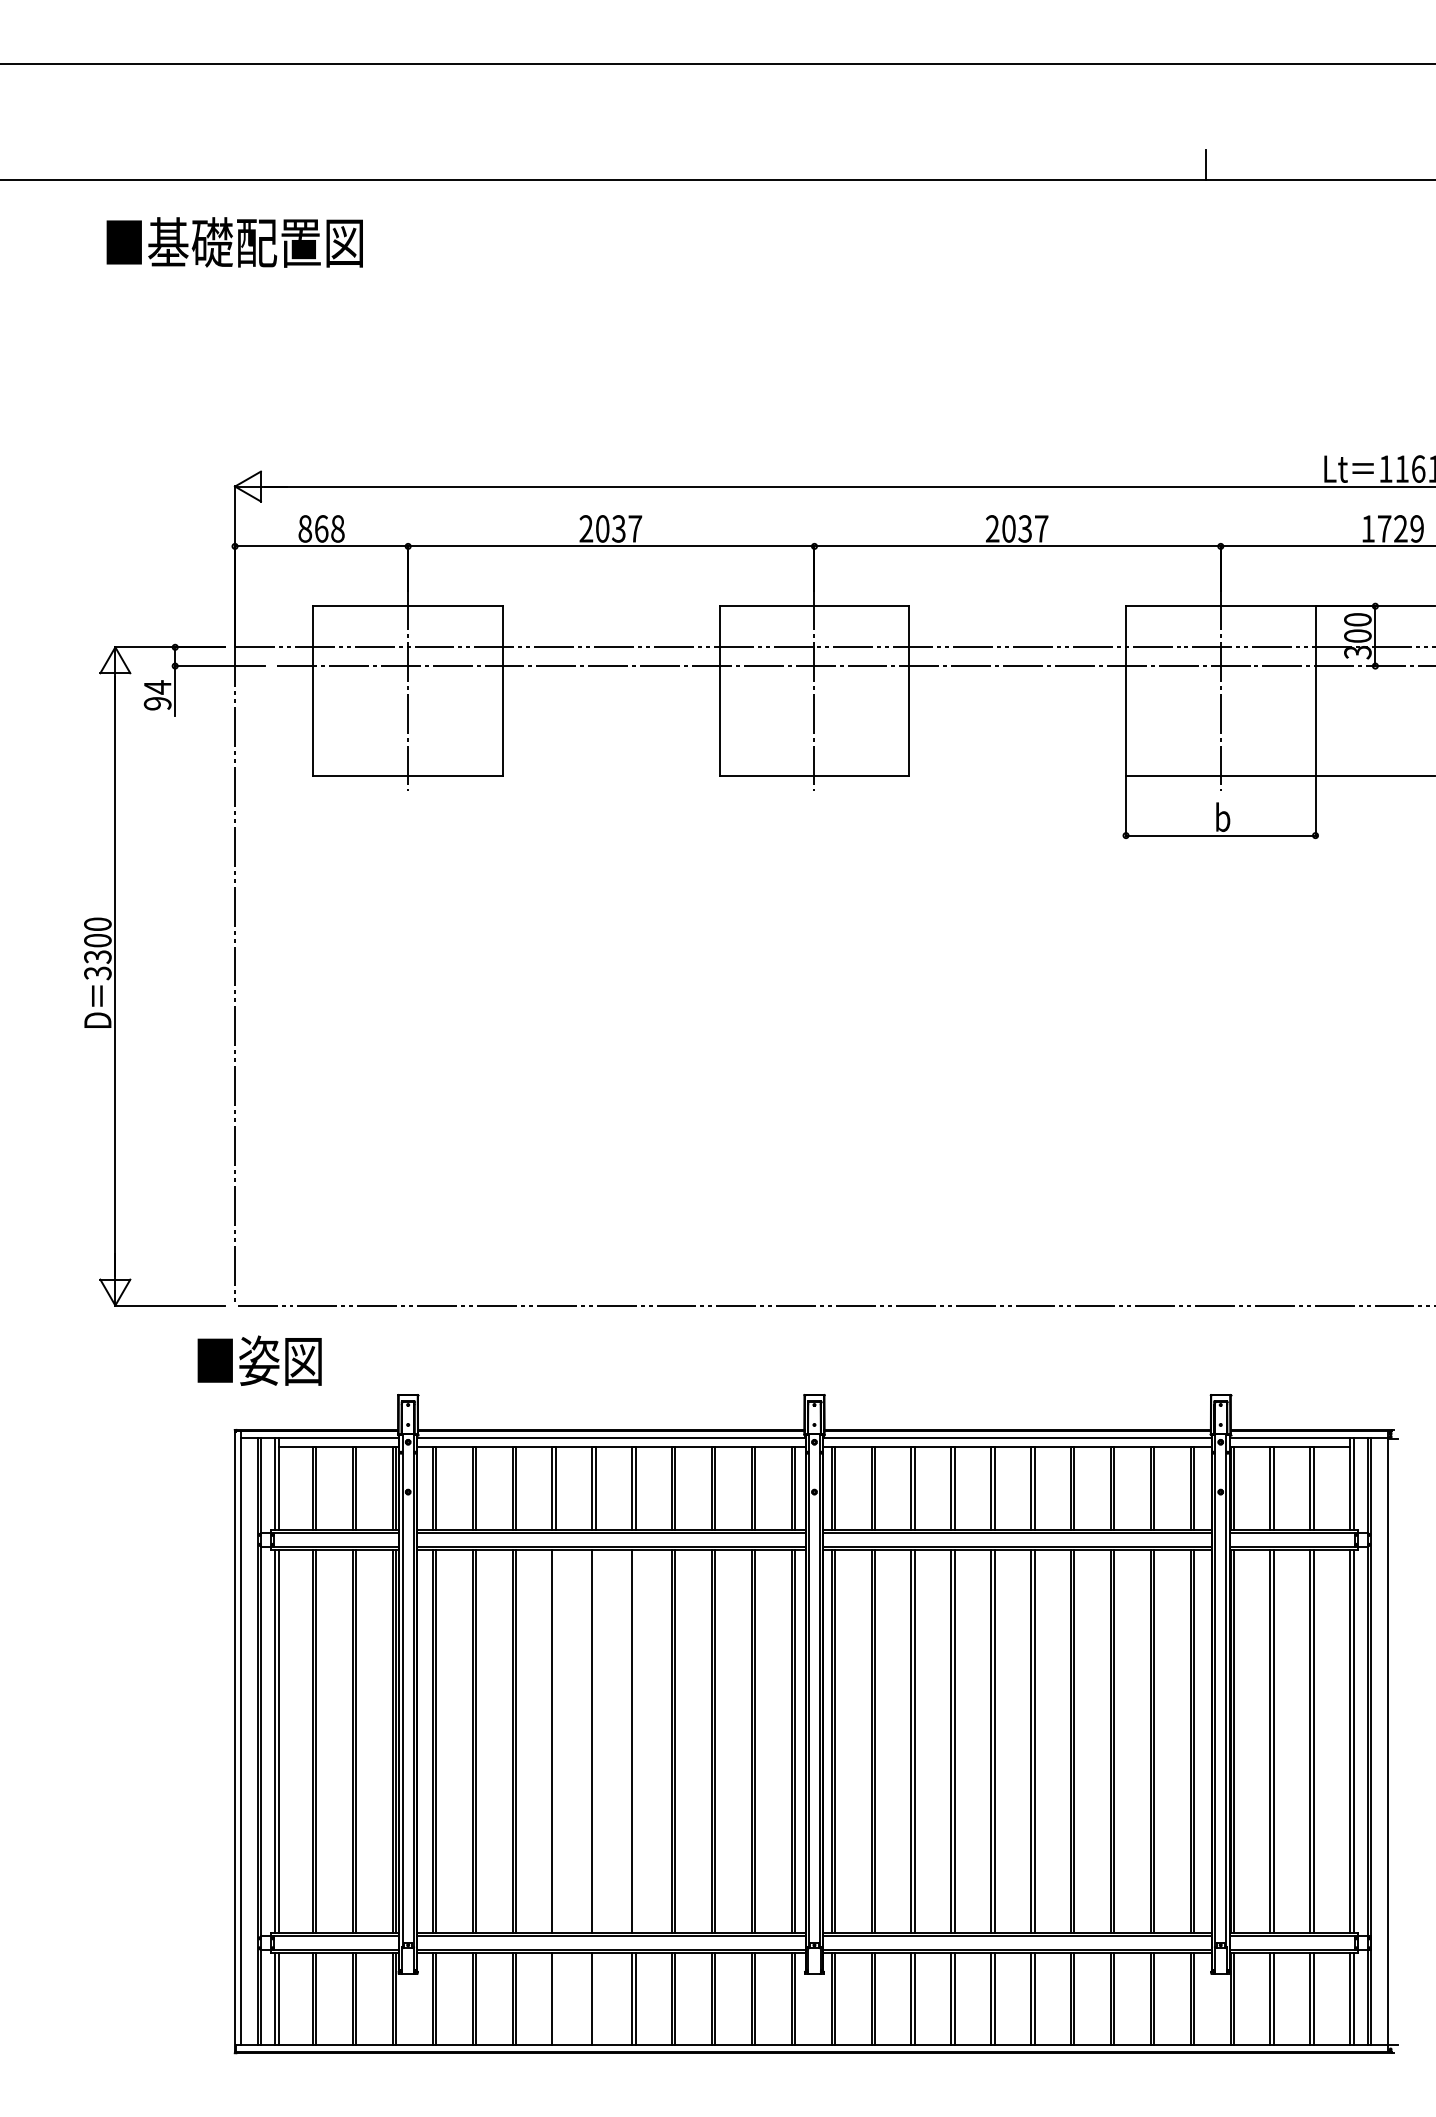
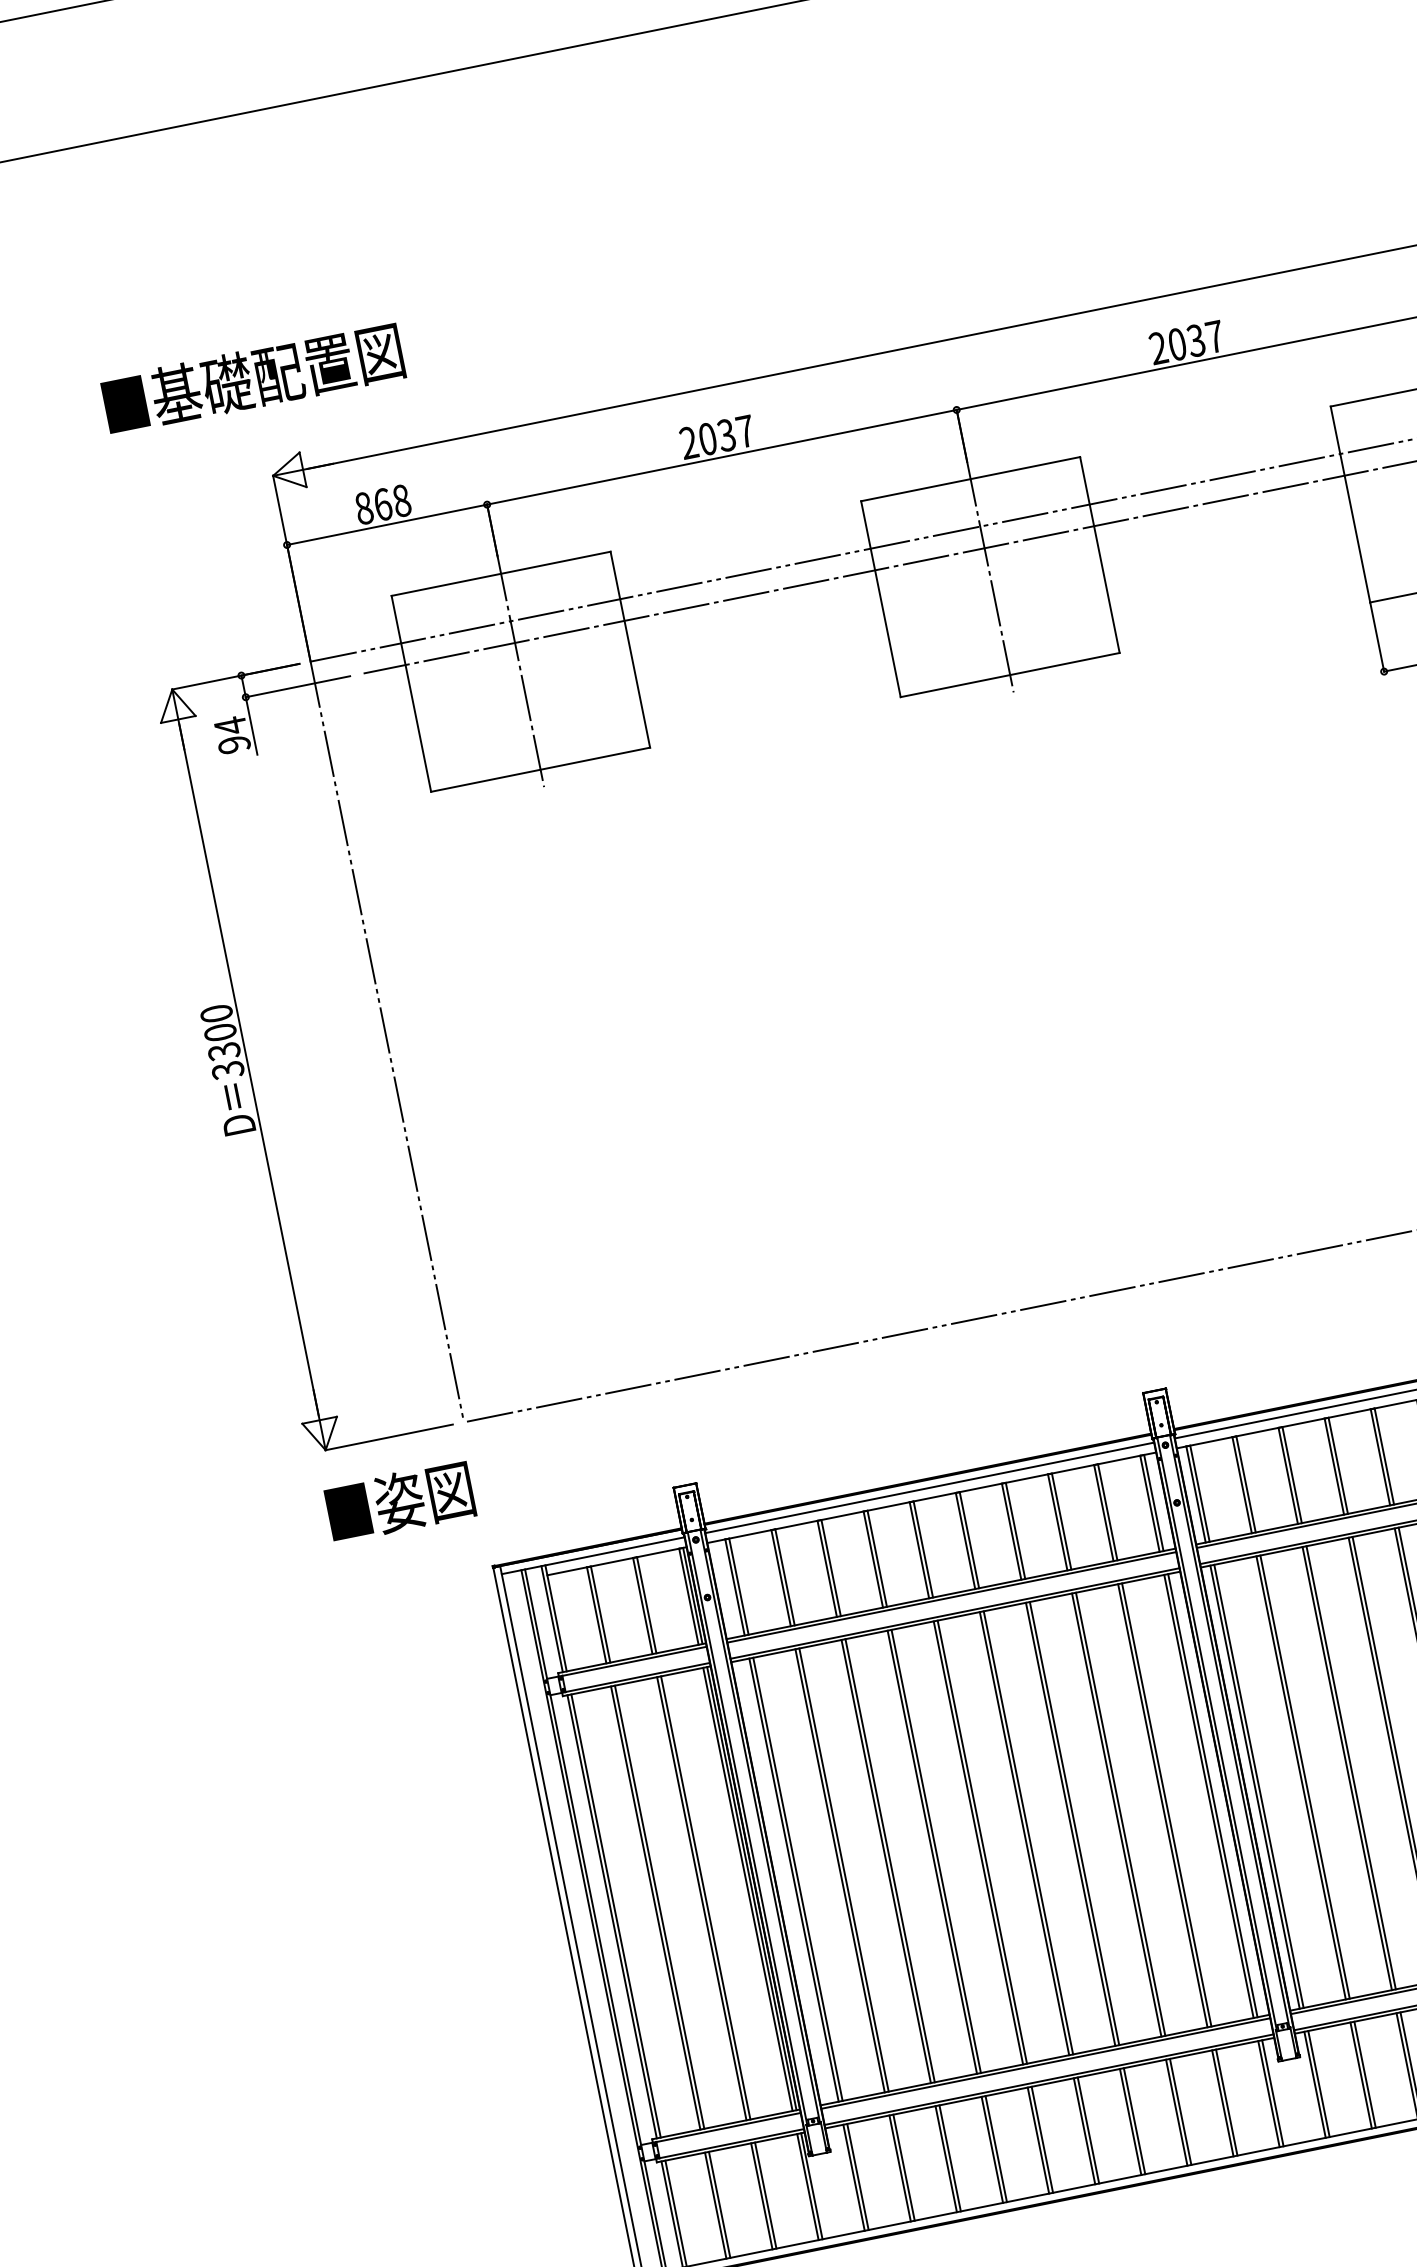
text: (234, 242) -> (252, 378), moved
text: (259, 1360) -> (399, 1501), moved
line: (555, 1741) -> (935, 1851), added
line: (595, 1741) -> (982, 1842), added
line: (635, 1741) -> (1028, 1832), added
line: (555, 1999) -> (996, 2149), added
line: (595, 1999) -> (1042, 2140), added

